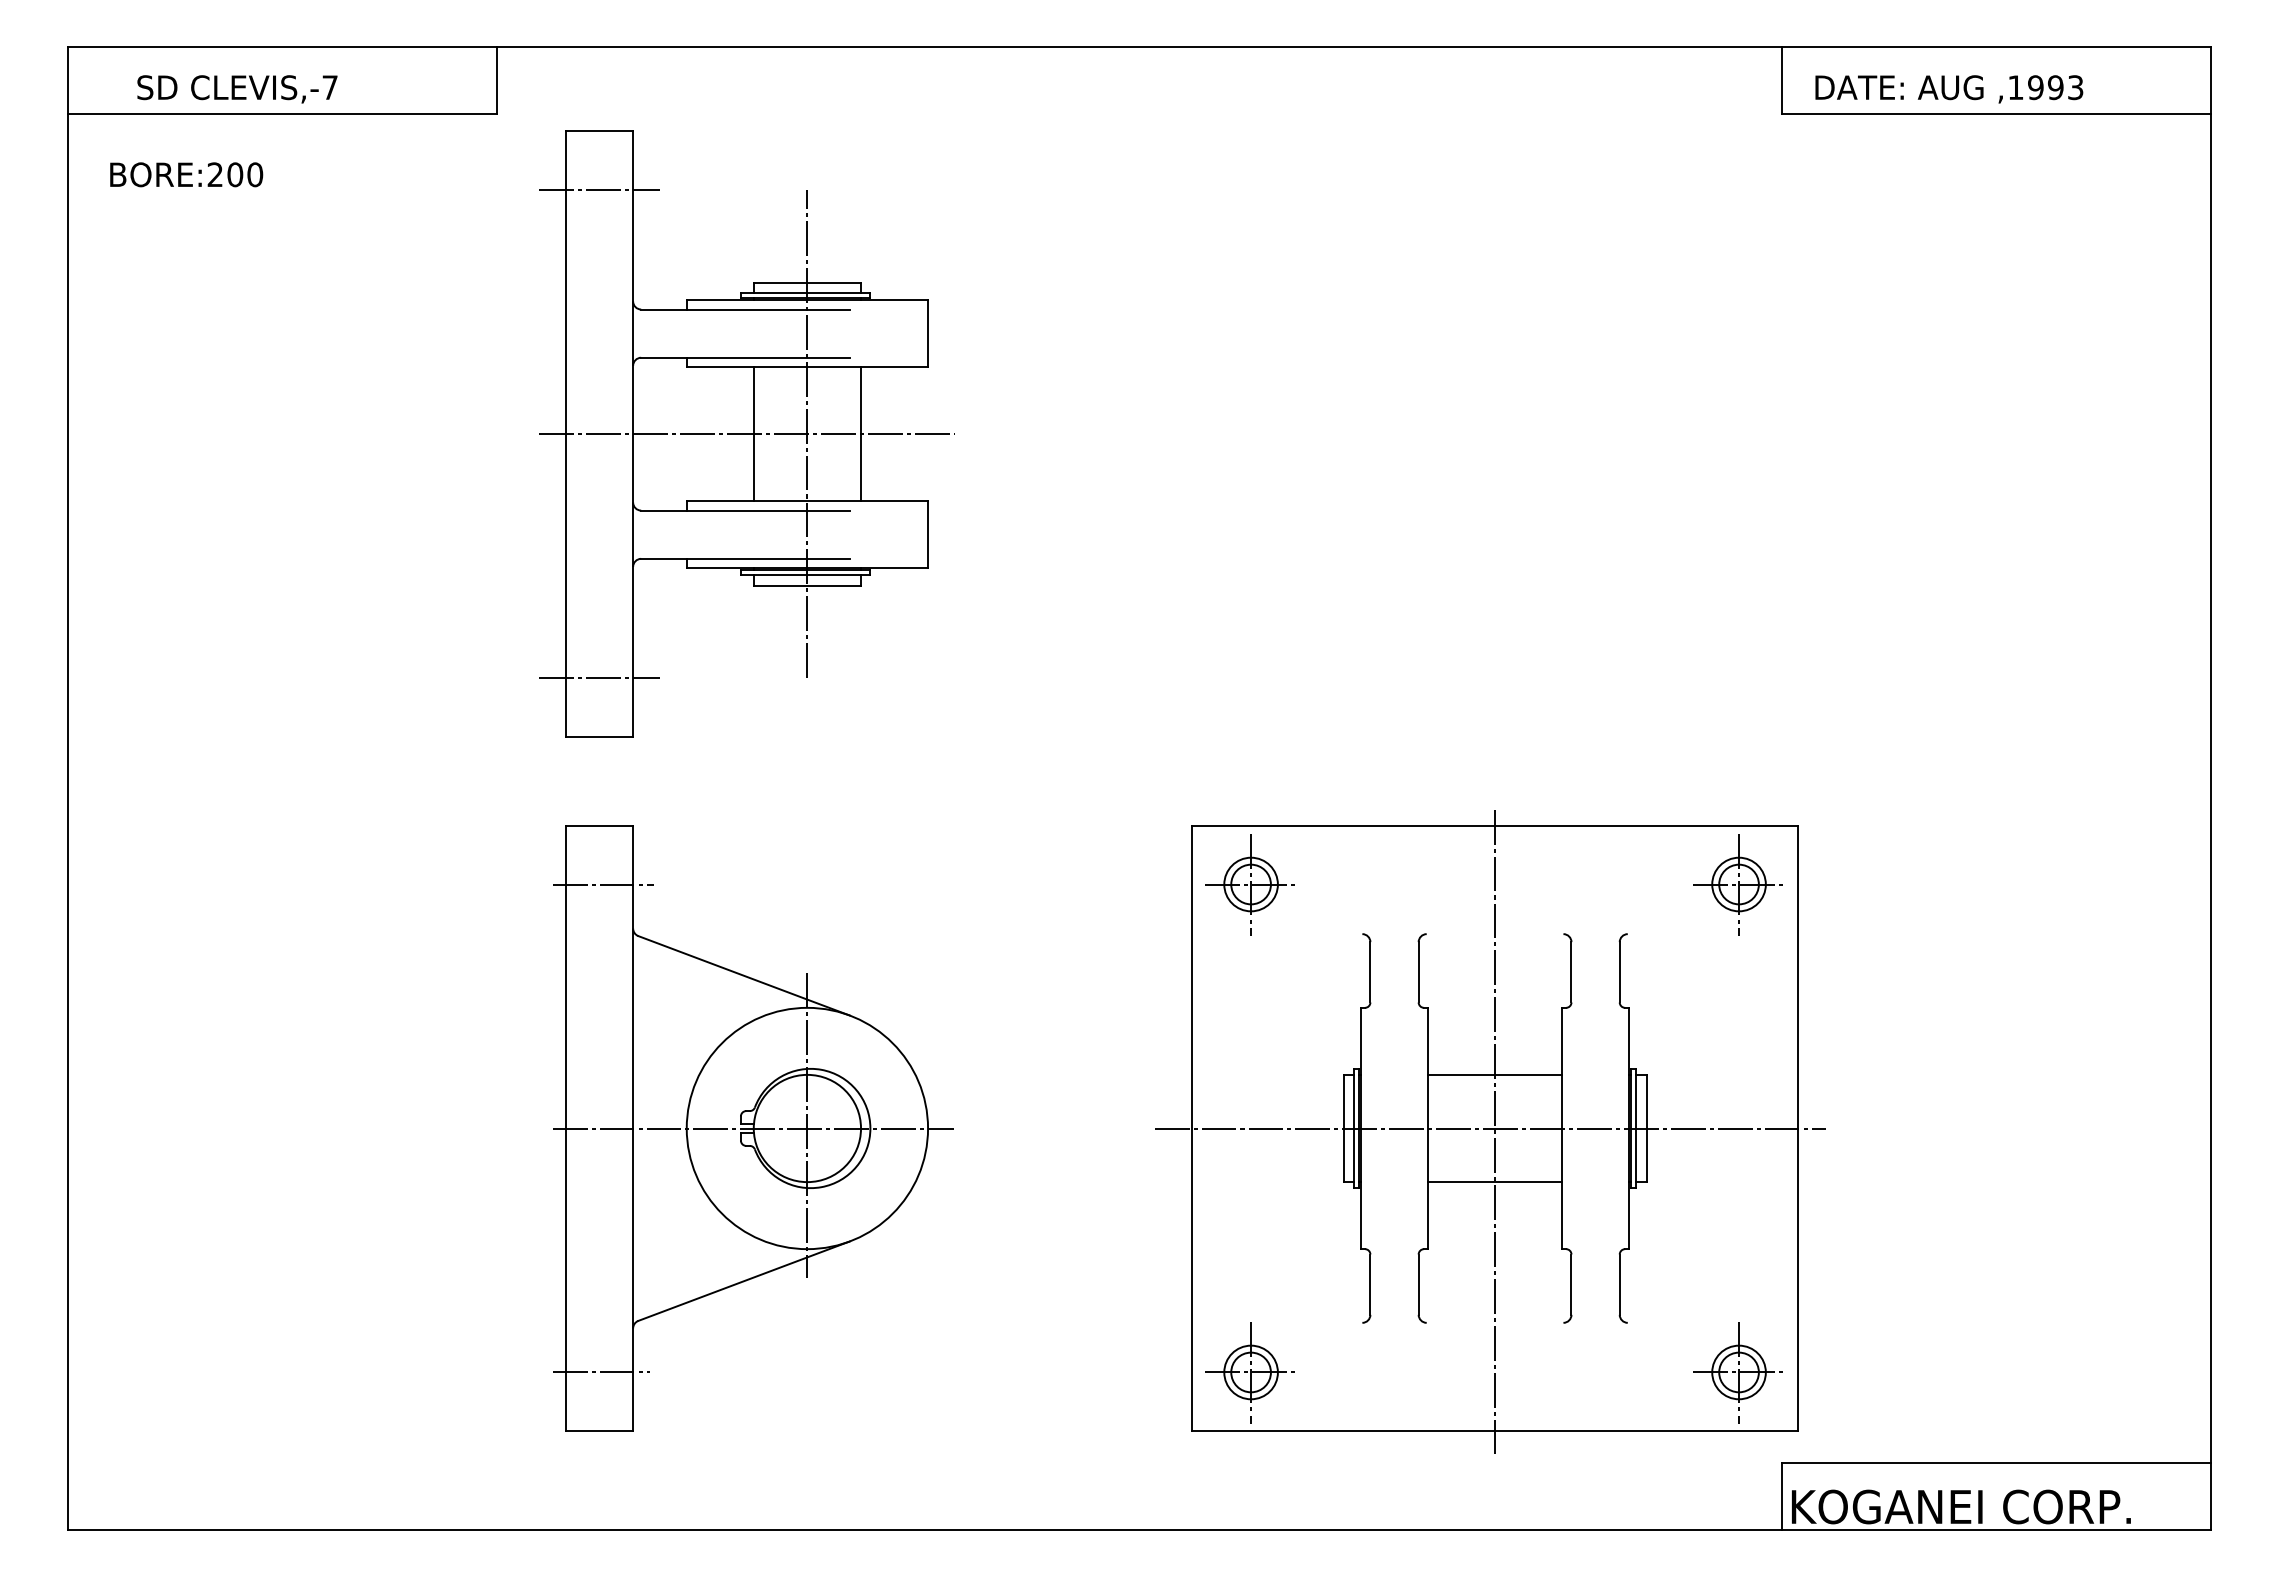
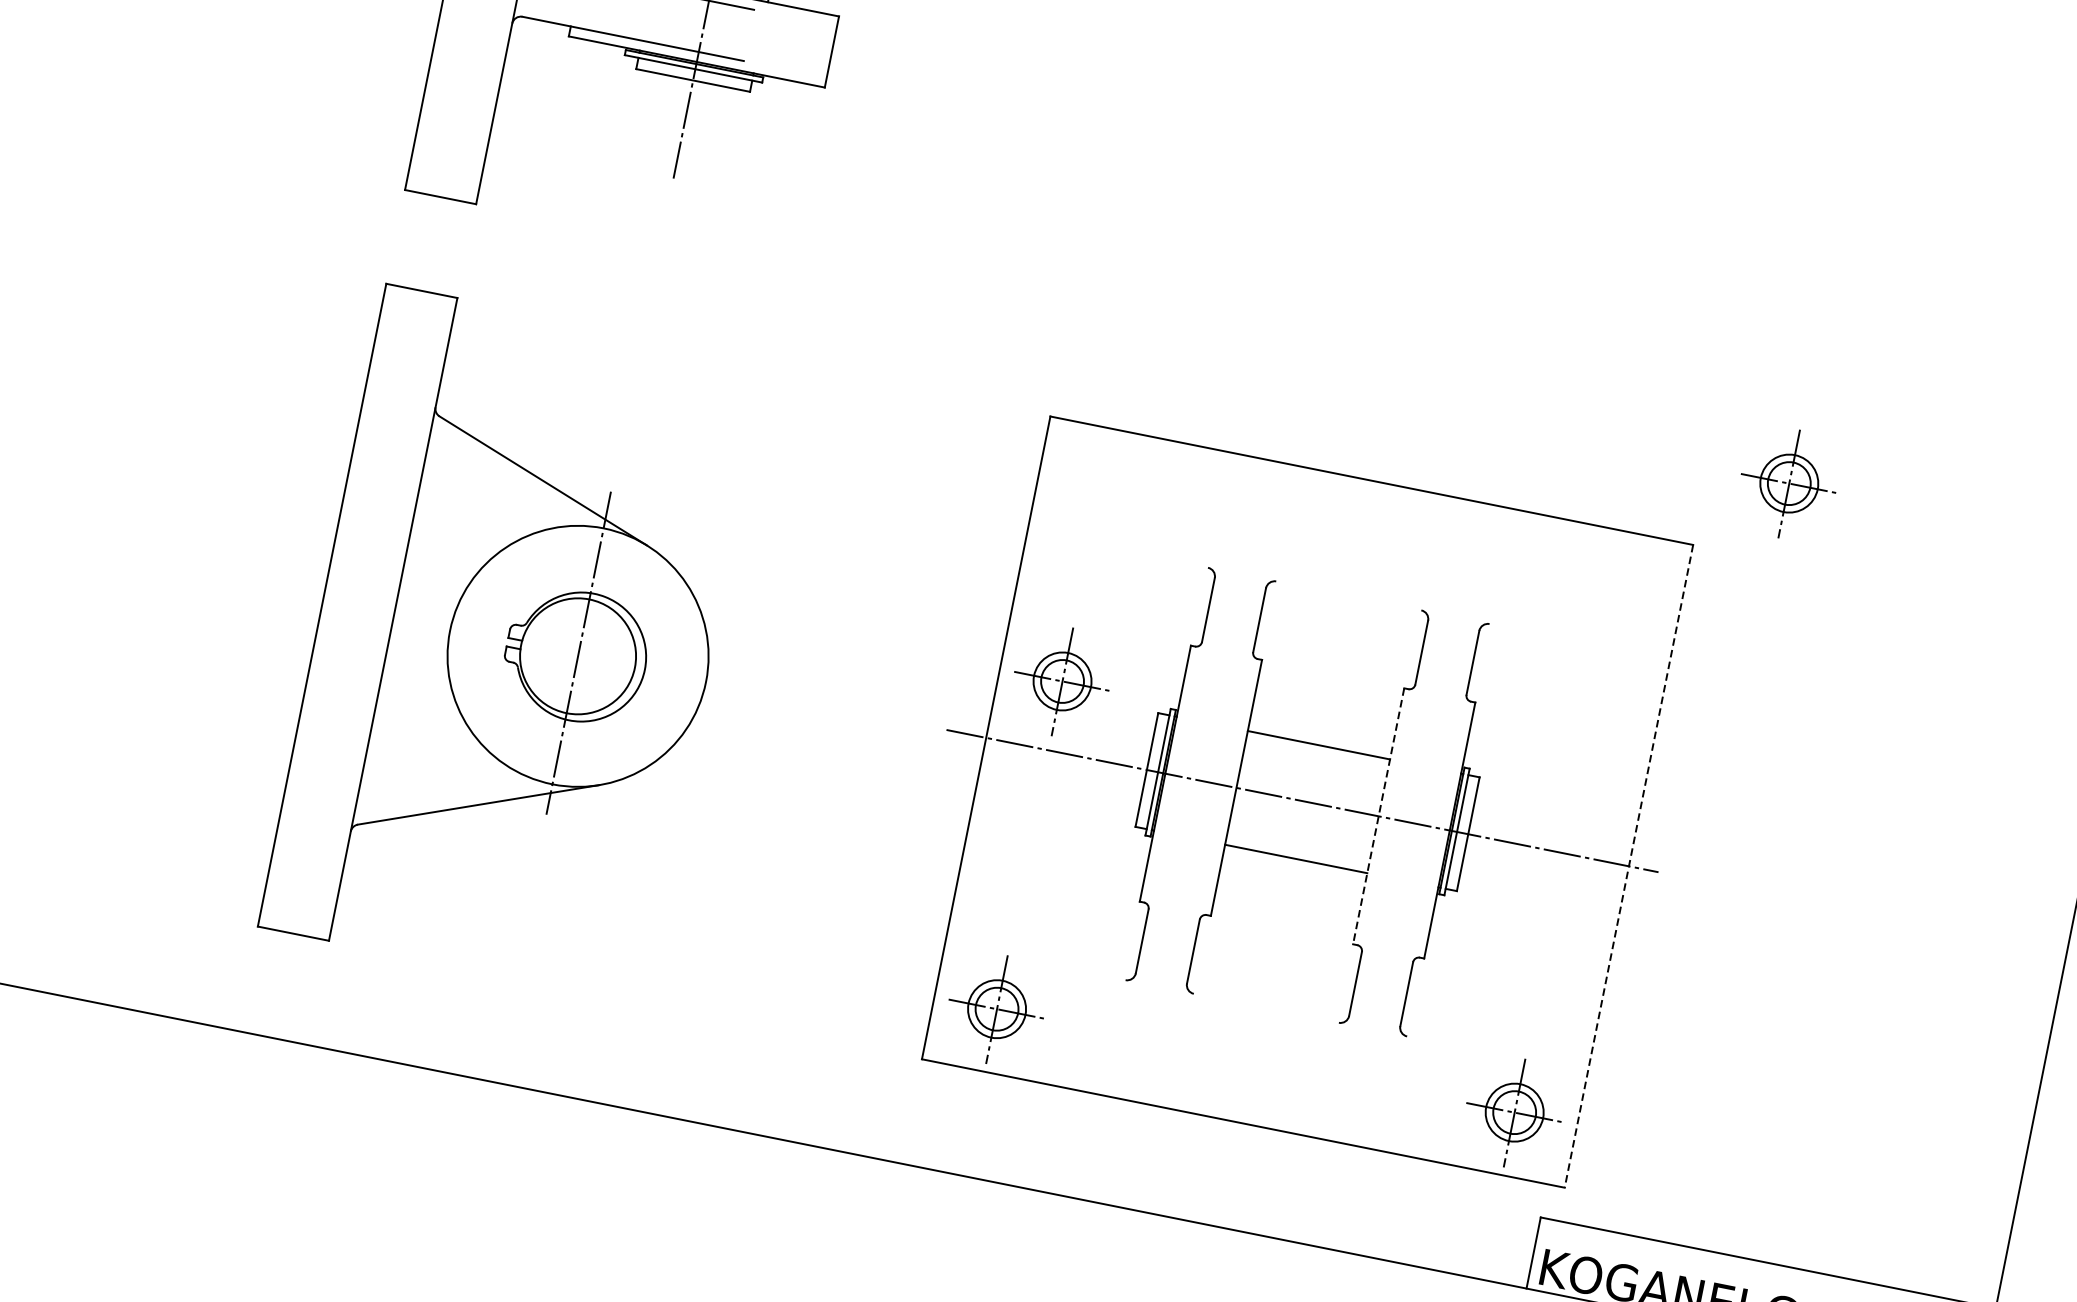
line: (599, 678) -> (452, 134), removed
line: (602, 884) -> (412, 354), removed
part: (1249, 884) -> (1060, 681), moved
part: (1737, 884) -> (1787, 483), moved
line: (752, 1128) -> (519, 644), removed
line: (1562, 1128) -> (1379, 816), solid -> dashed
line: (1798, 1128) -> (1629, 866), solid -> dashed
line: (1495, 1131) -> (1307, 805), removed
line: (601, 1372) -> (307, 871), removed

